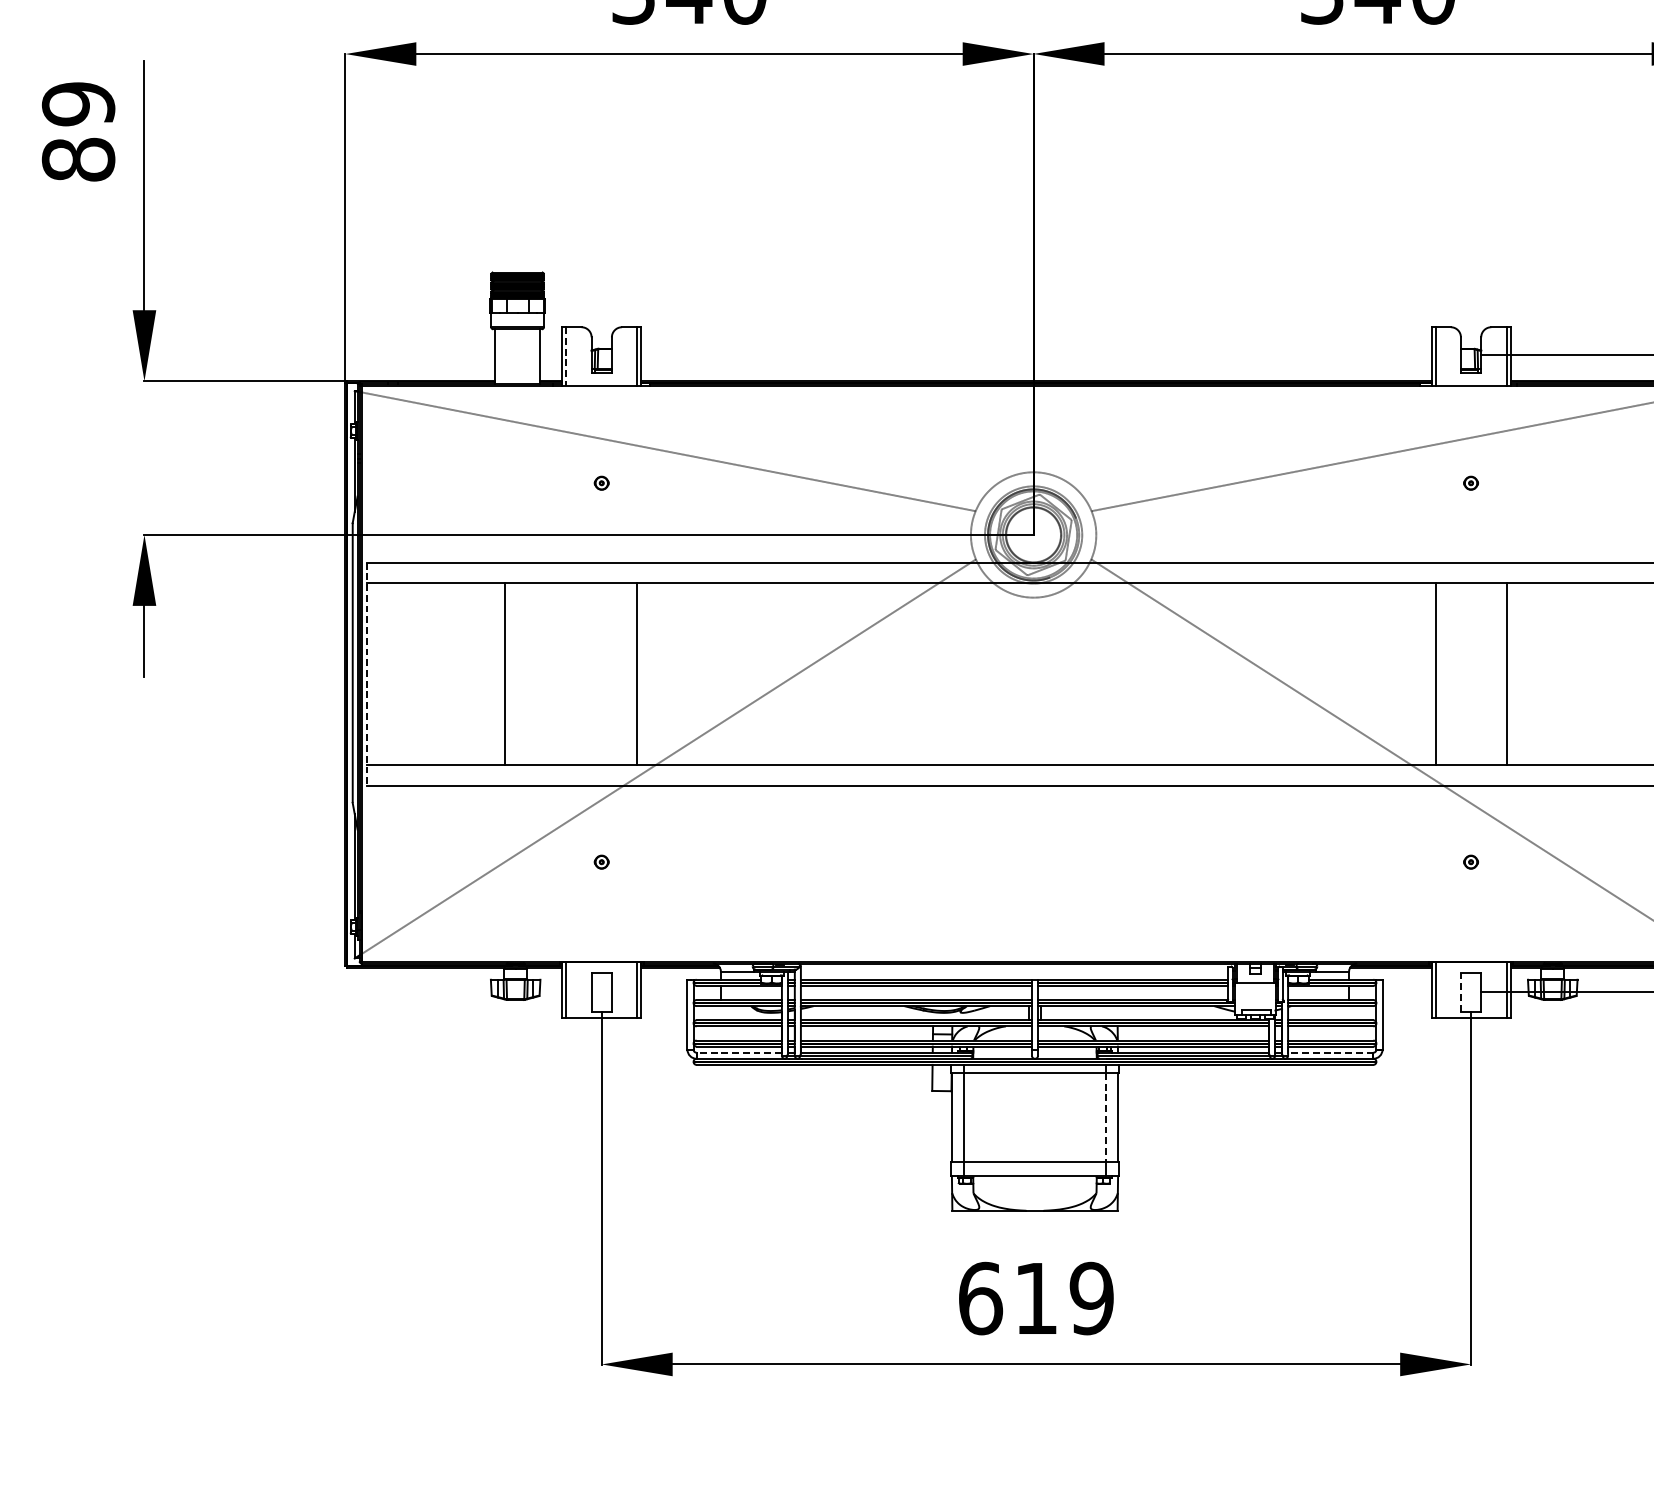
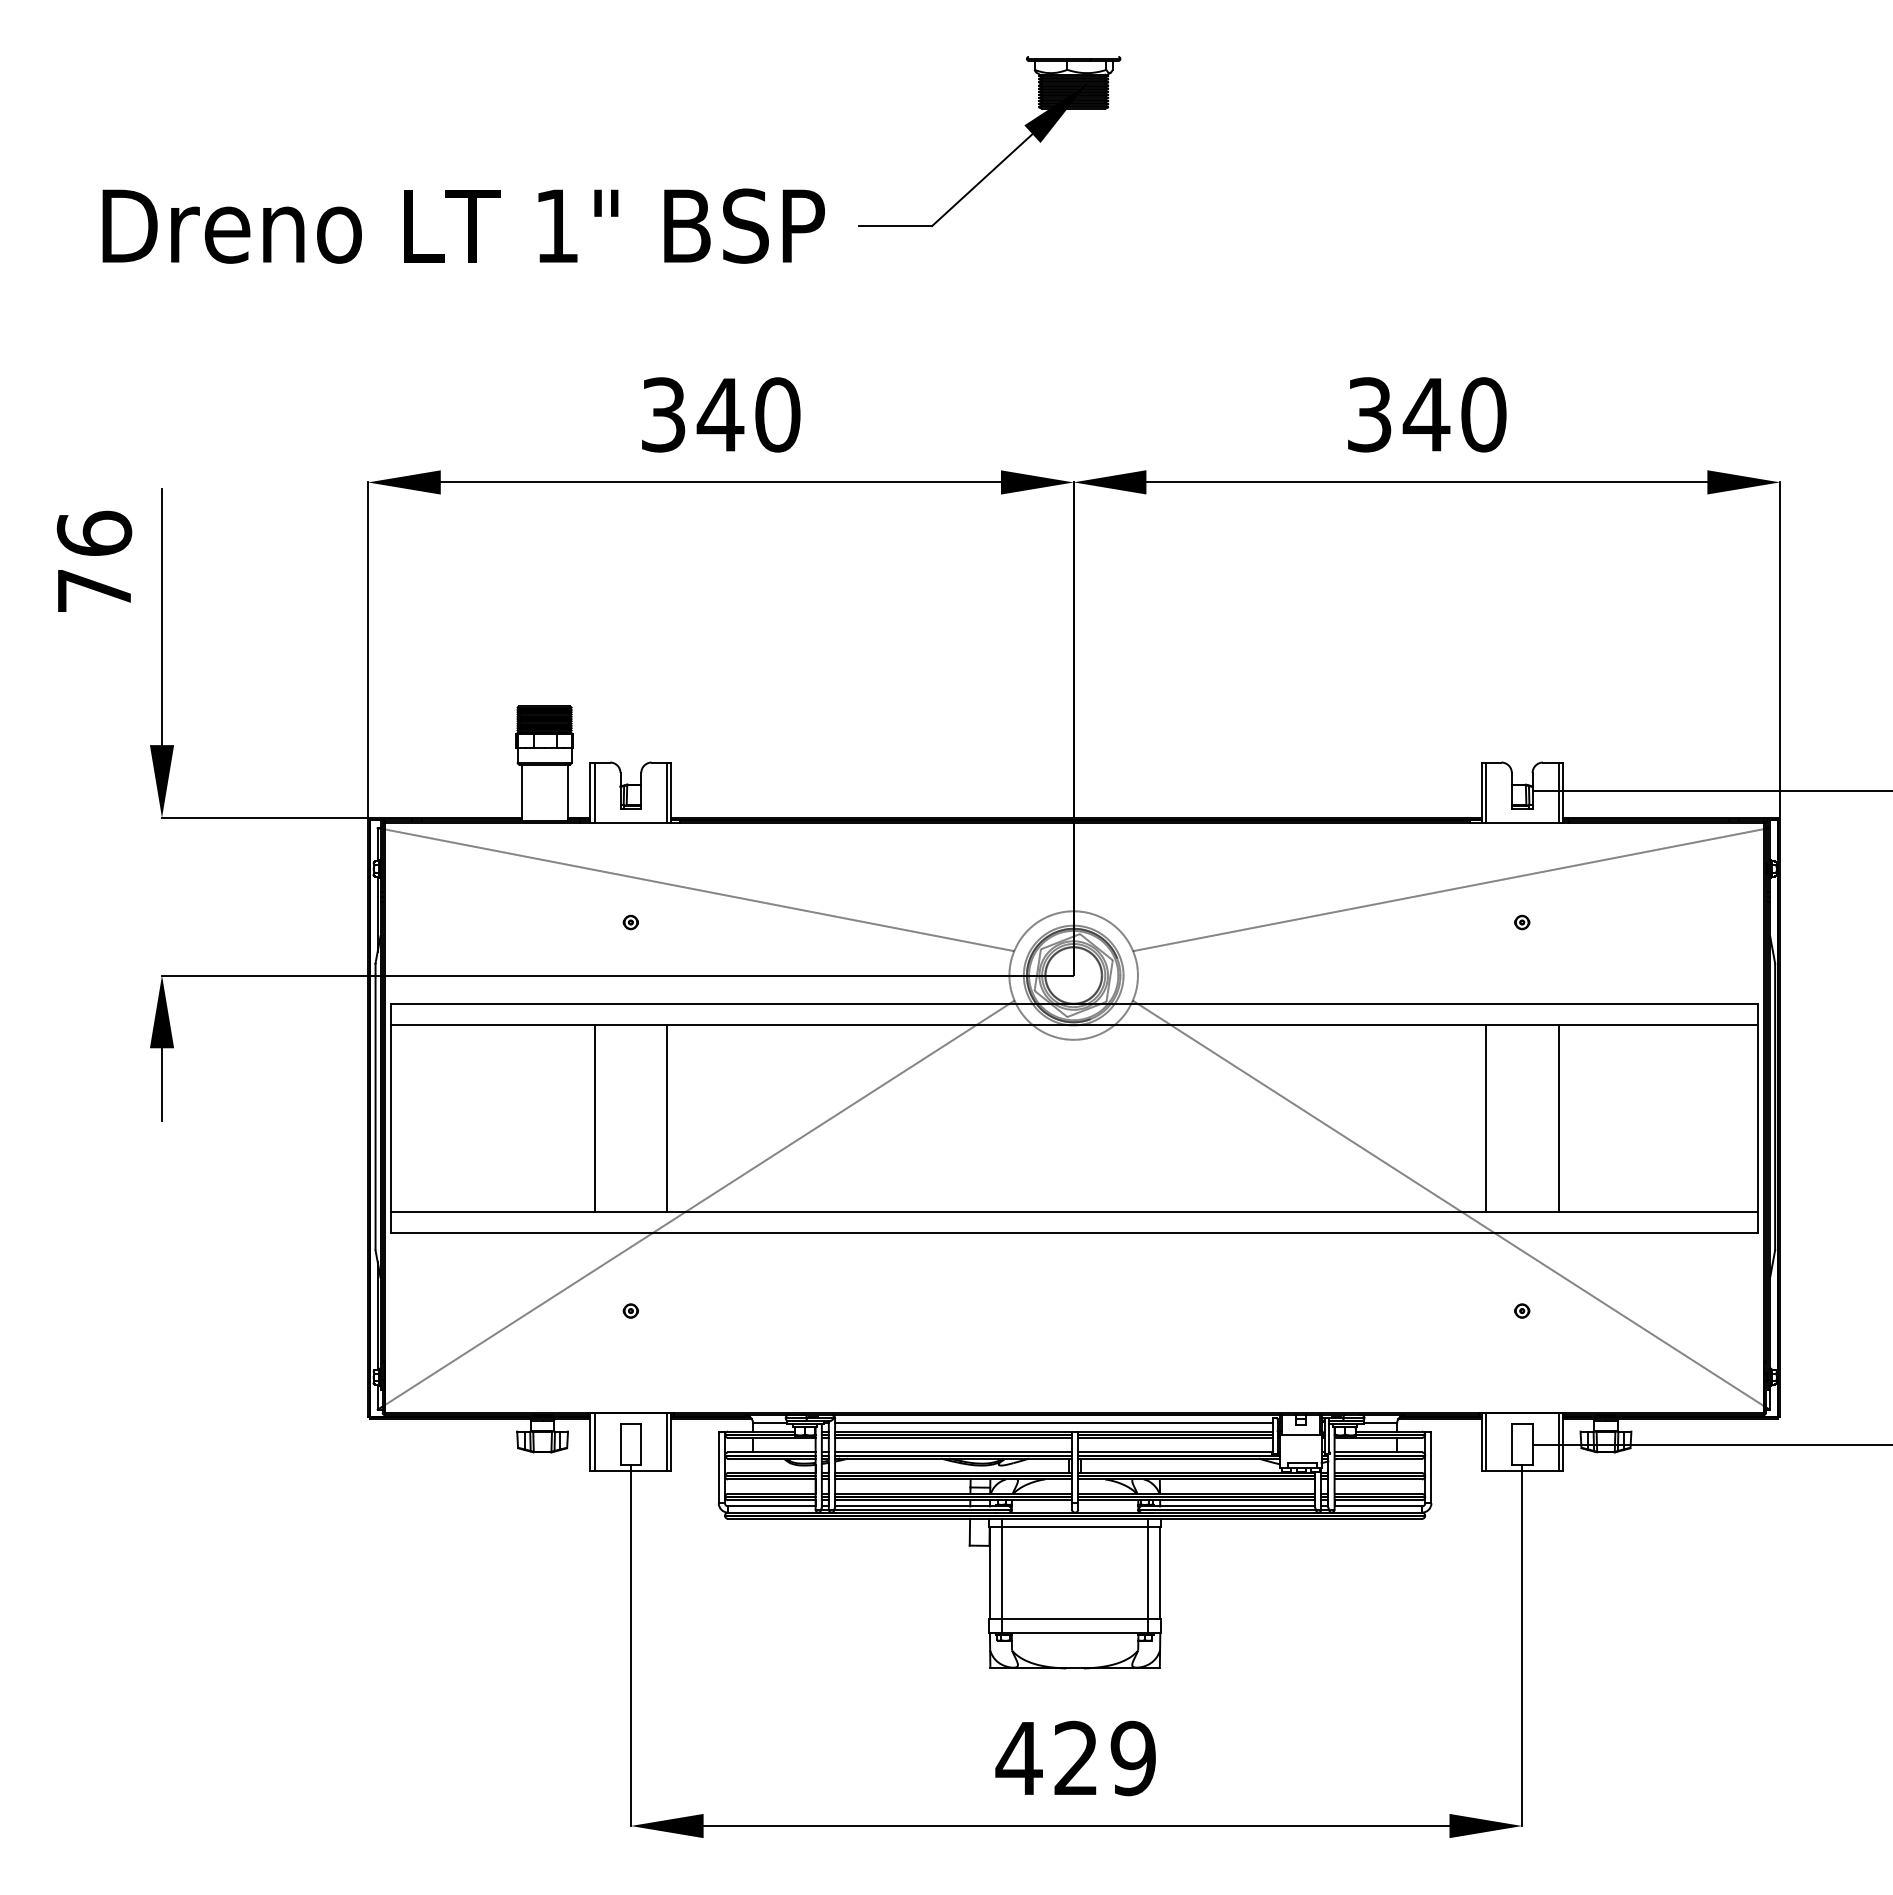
text: (78, 131) -> (94, 561), 89 -> 76
line: (566, 357) -> (594, 793), dashed -> solid
line: (504, 673) -> (594, 1117), moved
line: (367, 674) -> (390, 1118), dashed -> solid
line: (1014, 971) -> (1054, 1423), added
line: (1460, 993) -> (1511, 1445), dashed -> solid
line: (738, 1052) -> (771, 1506), dashed -> solid
line: (1330, 1052) -> (1378, 1506), dashed -> solid
line: (1105, 1117) -> (1147, 1572), dashed -> solid
text: (1006, 1298) -> (1045, 1758), 619 -> 429

